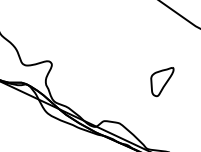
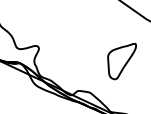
part: (161, 81) -> (121, 61), size x1.67

